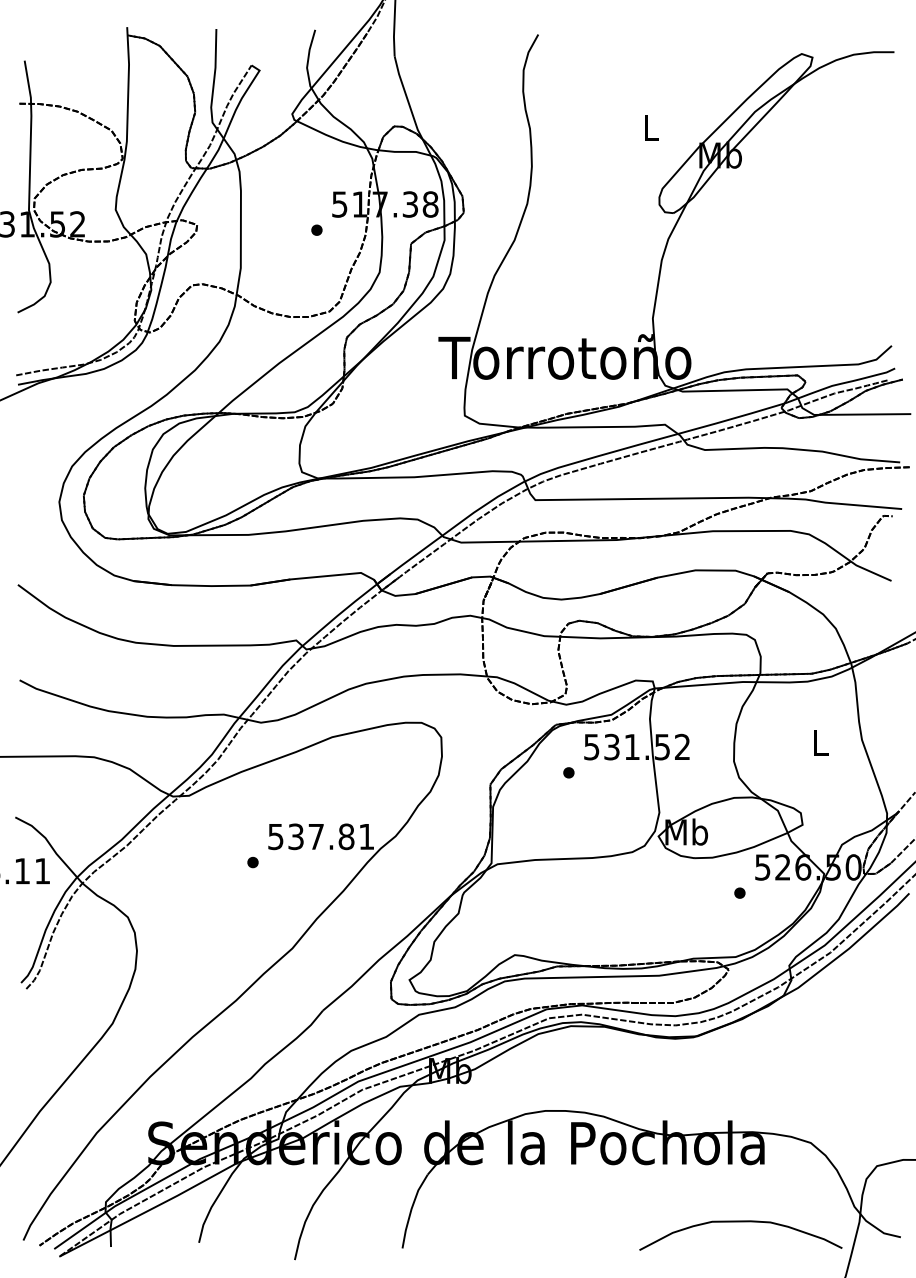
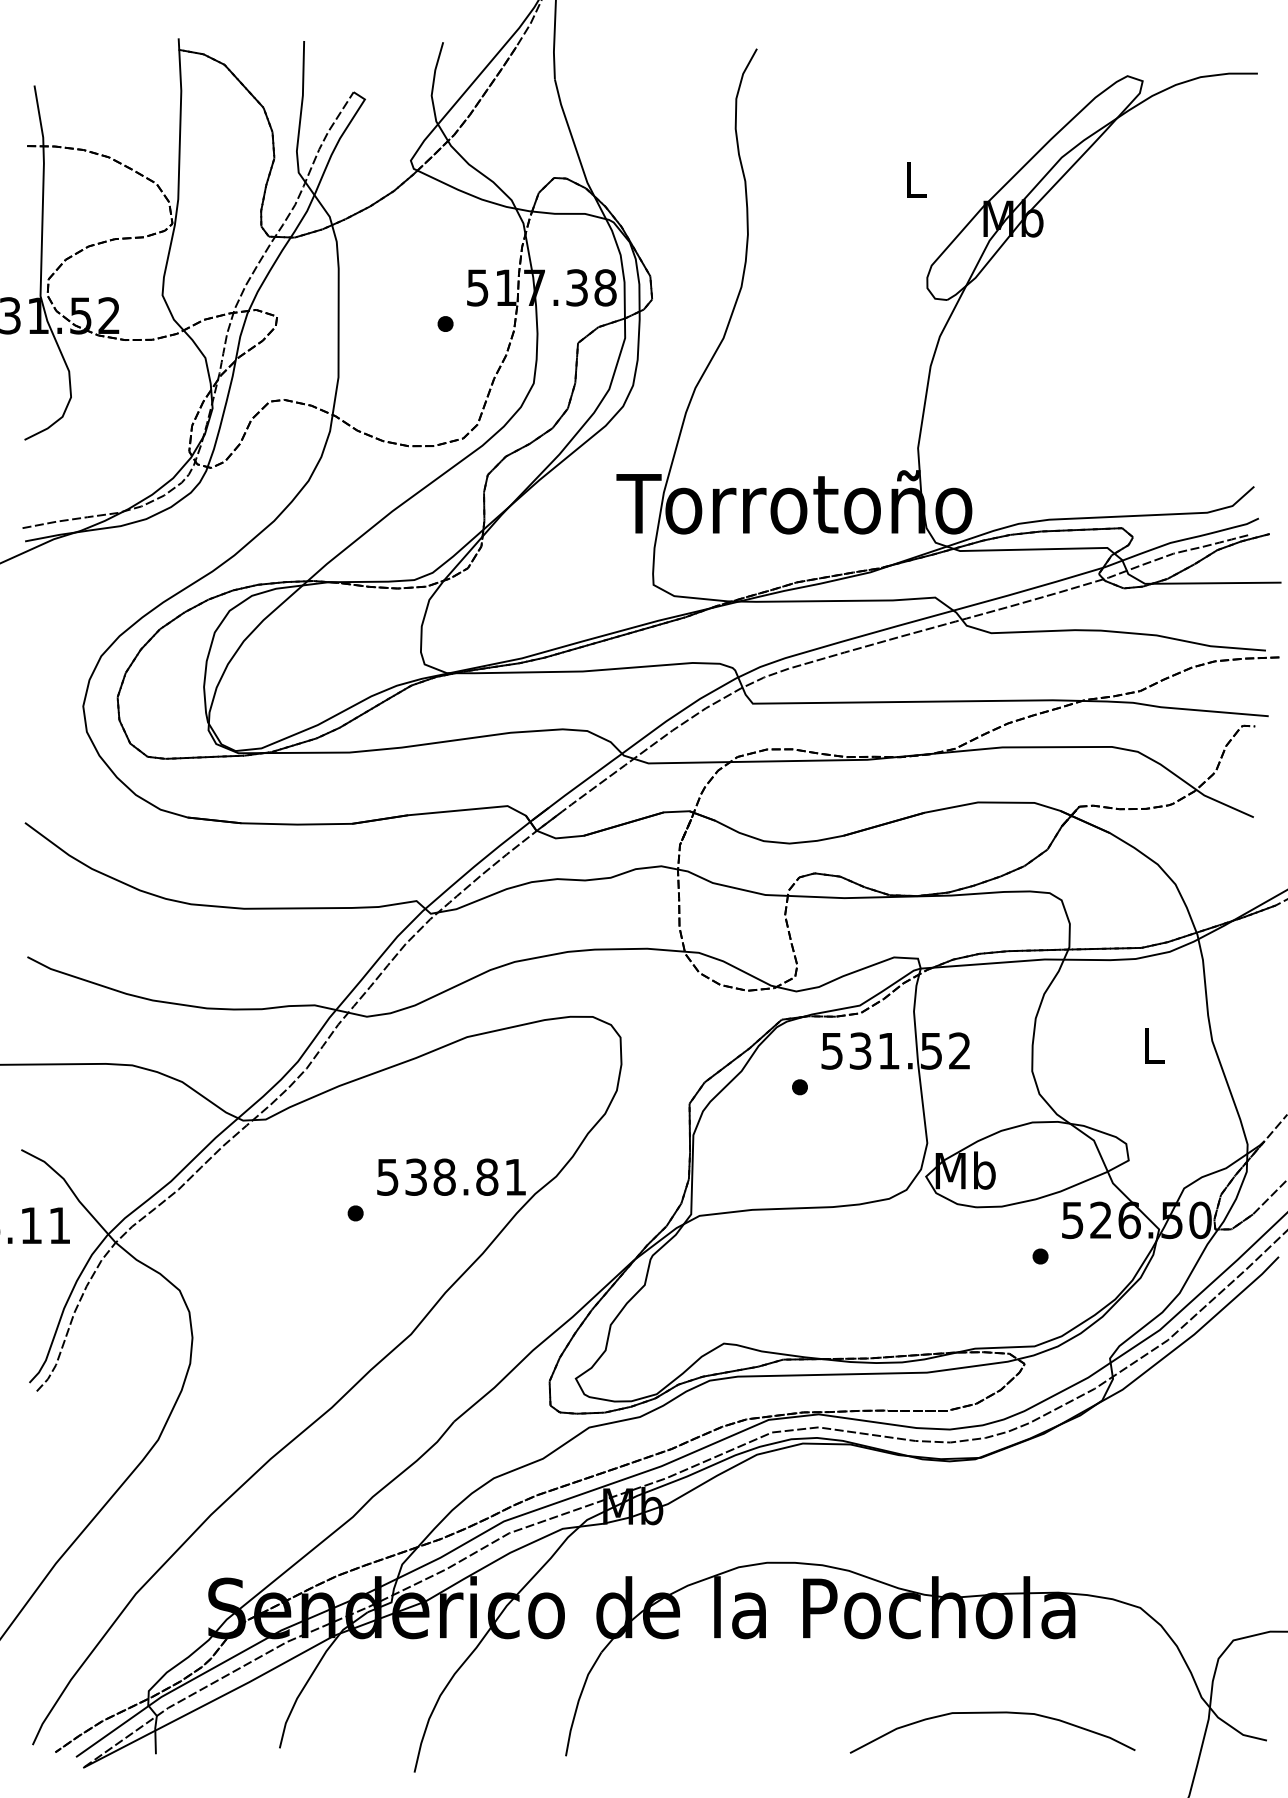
text: (316, 836) -> (444, 1176), 537.81 -> 538.81
curve: (740, 1222) -> (992, 1714), moved

